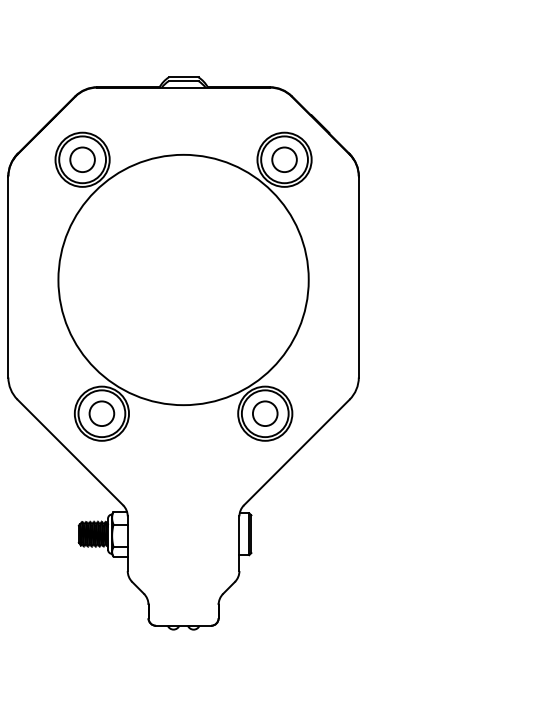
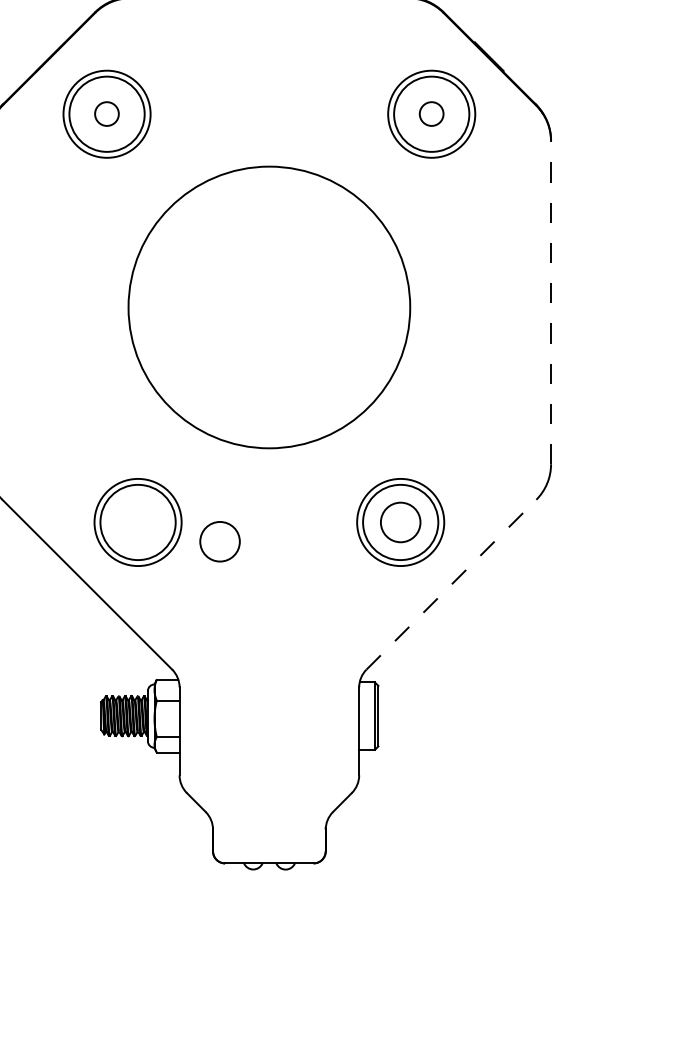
circle: (82, 159) -> (106, 113), size x0.6
circle: (284, 159) -> (431, 113), size x0.6
line: (358, 276) -> (550, 301), solid -> dashed
circle: (183, 279) -> (269, 306), size x0.7
circle: (101, 413) -> (219, 541), moved
line: (296, 452) -> (450, 584), solid -> dashed

